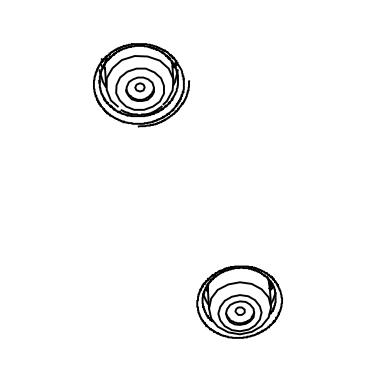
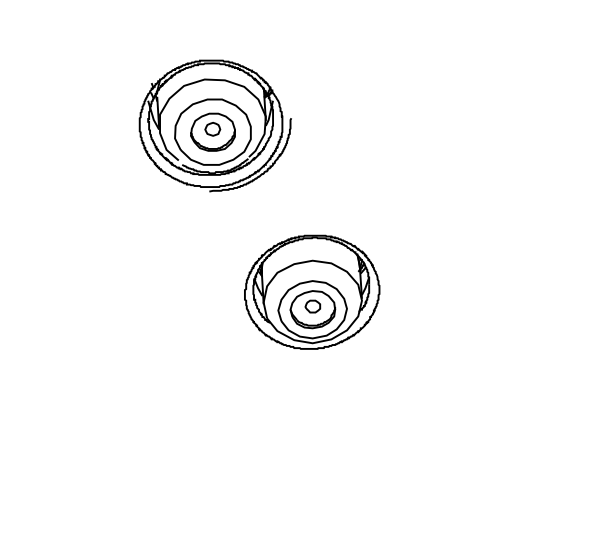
part: (239, 301) -> (311, 291), moved

